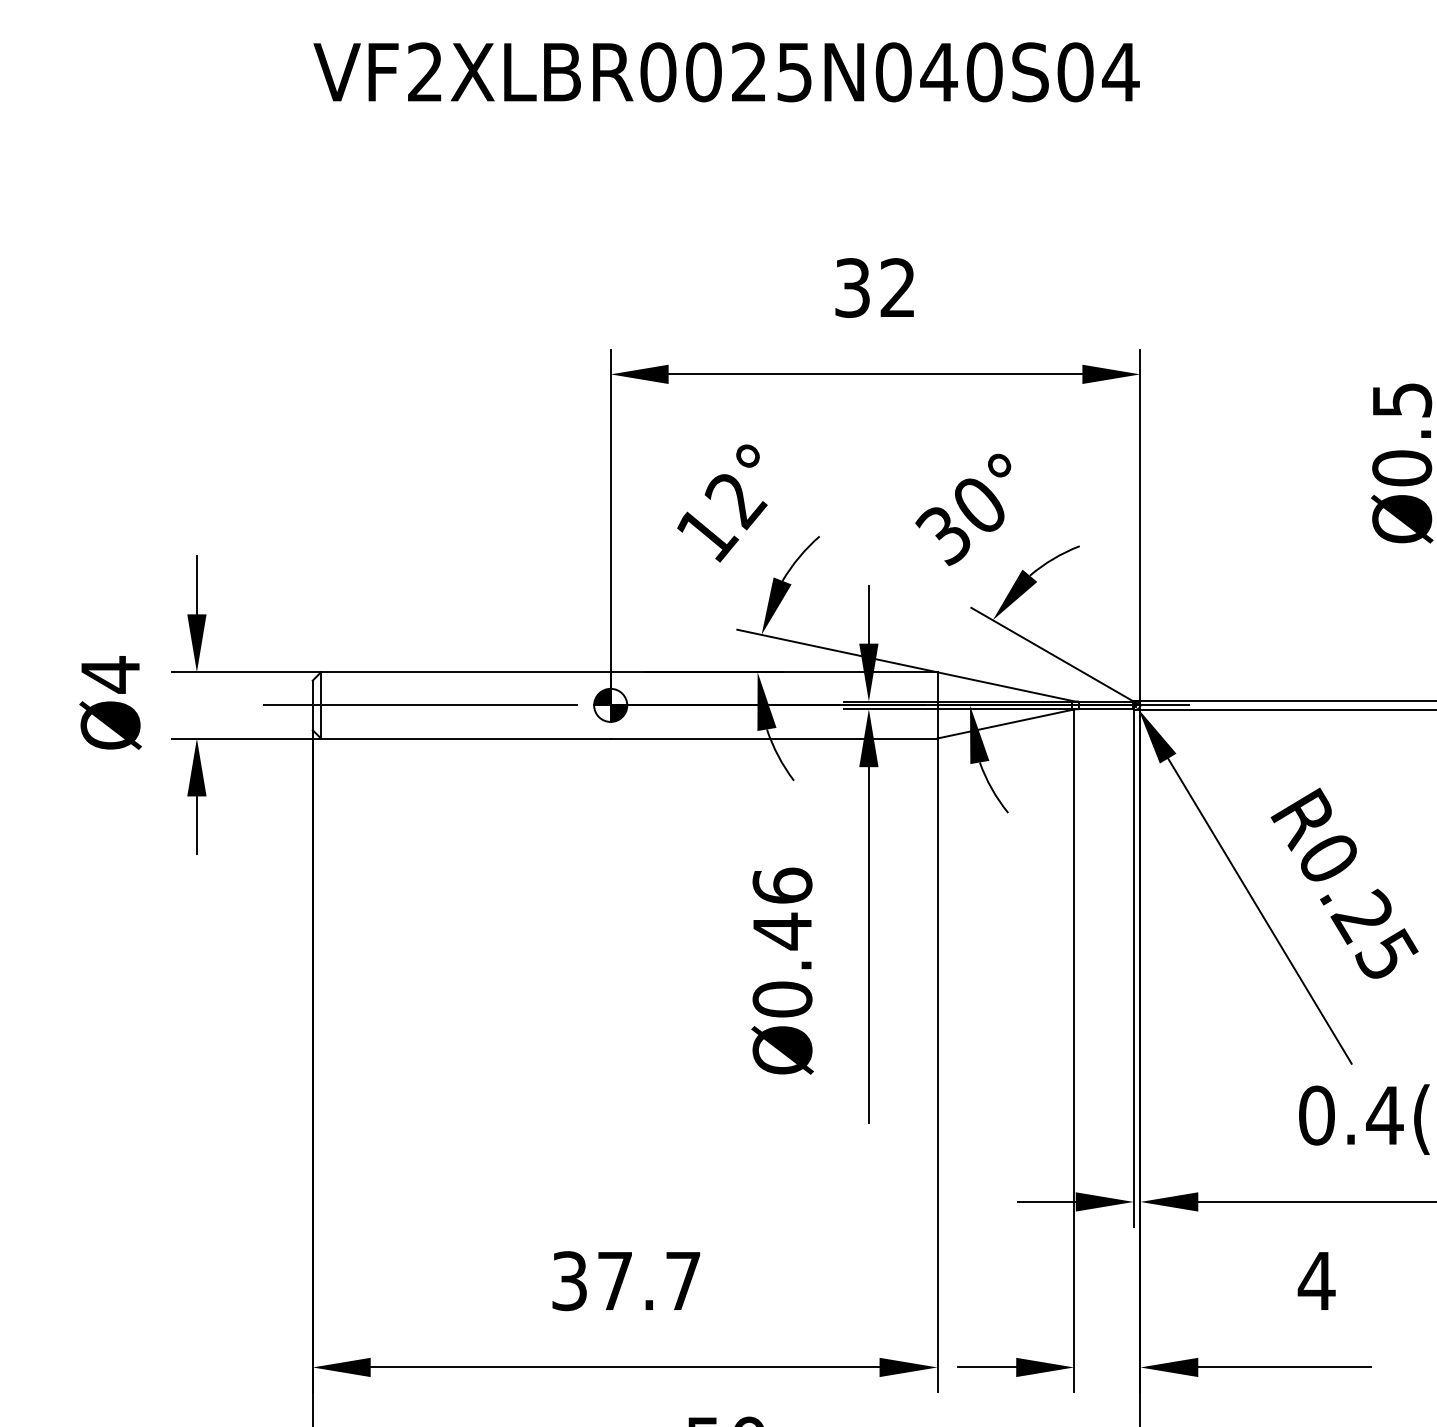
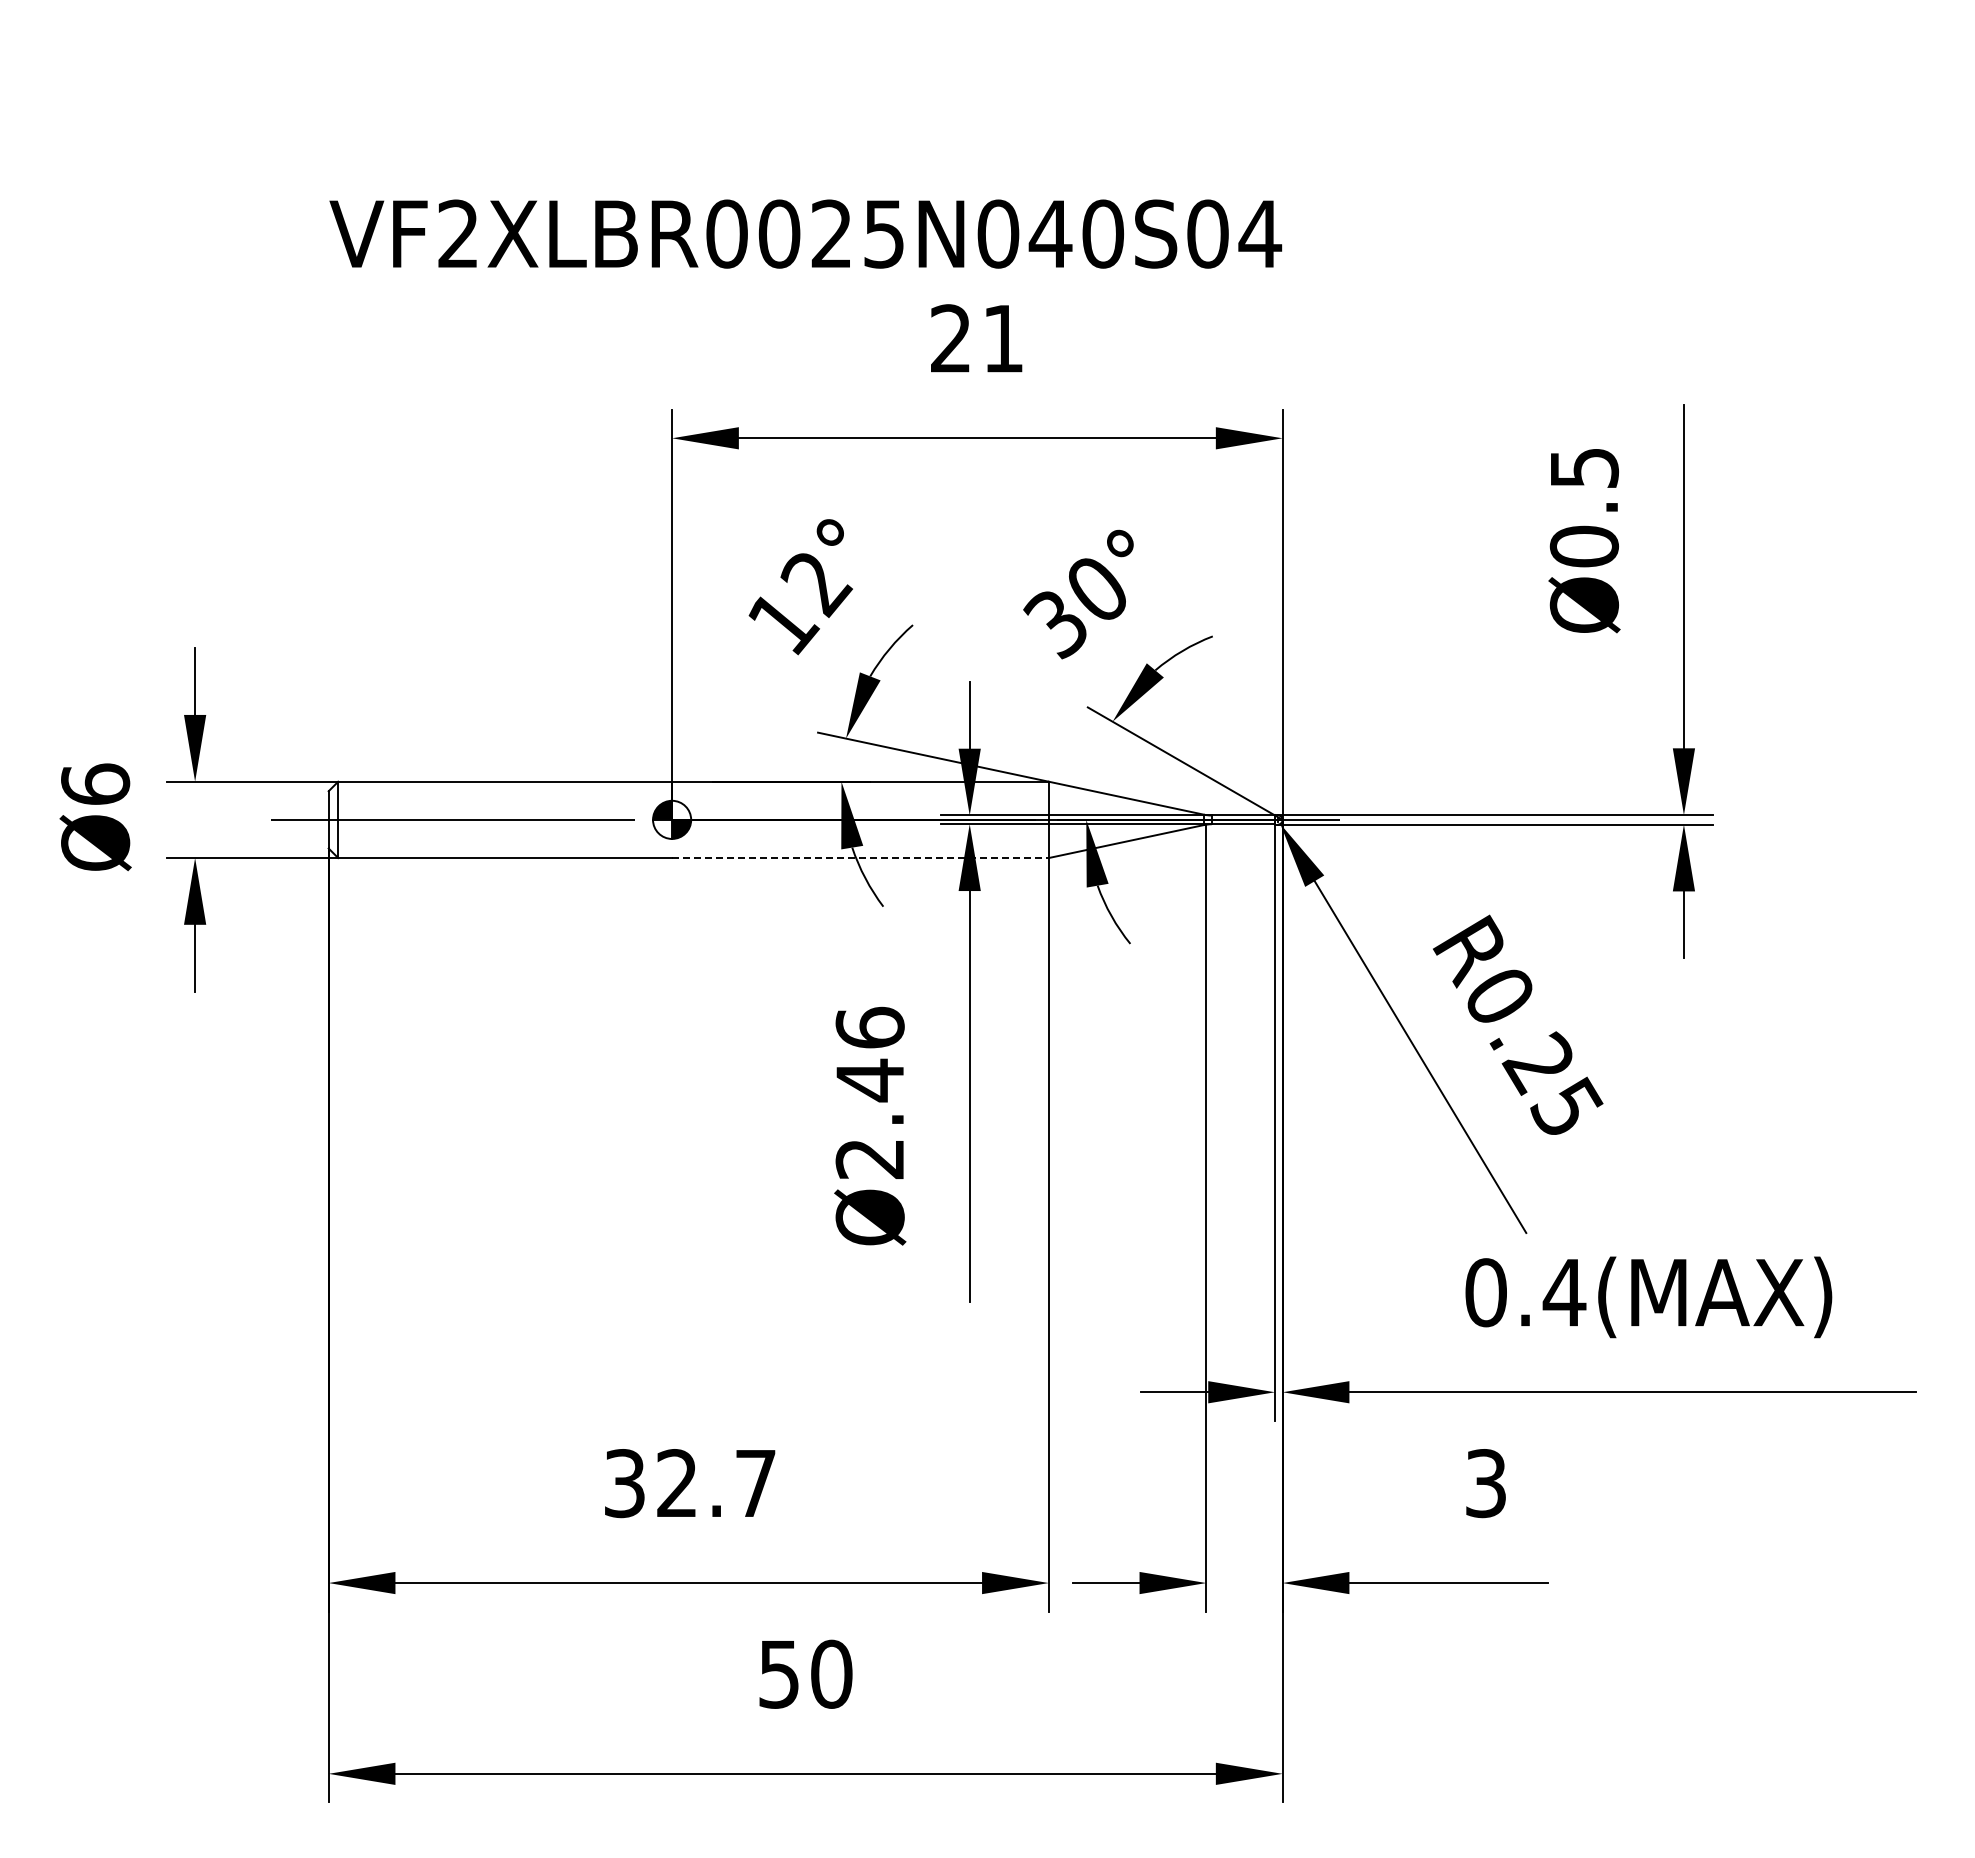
text: (726, 71) -> (805, 233), moved
text: (874, 287) -> (976, 338), 32 -> 21
text: (110, 674) -> (95, 784), Ø4 -> Ø6
line: (774, 738) -> (860, 858), solid -> dashed
text: (781, 999) -> (869, 1158), Ø0.46 -> Ø2.46
text: (614, 1280) -> (676, 1482), 37.7 -> 32.7
text: (1316, 1281) -> (1485, 1483), 4 -> 3

